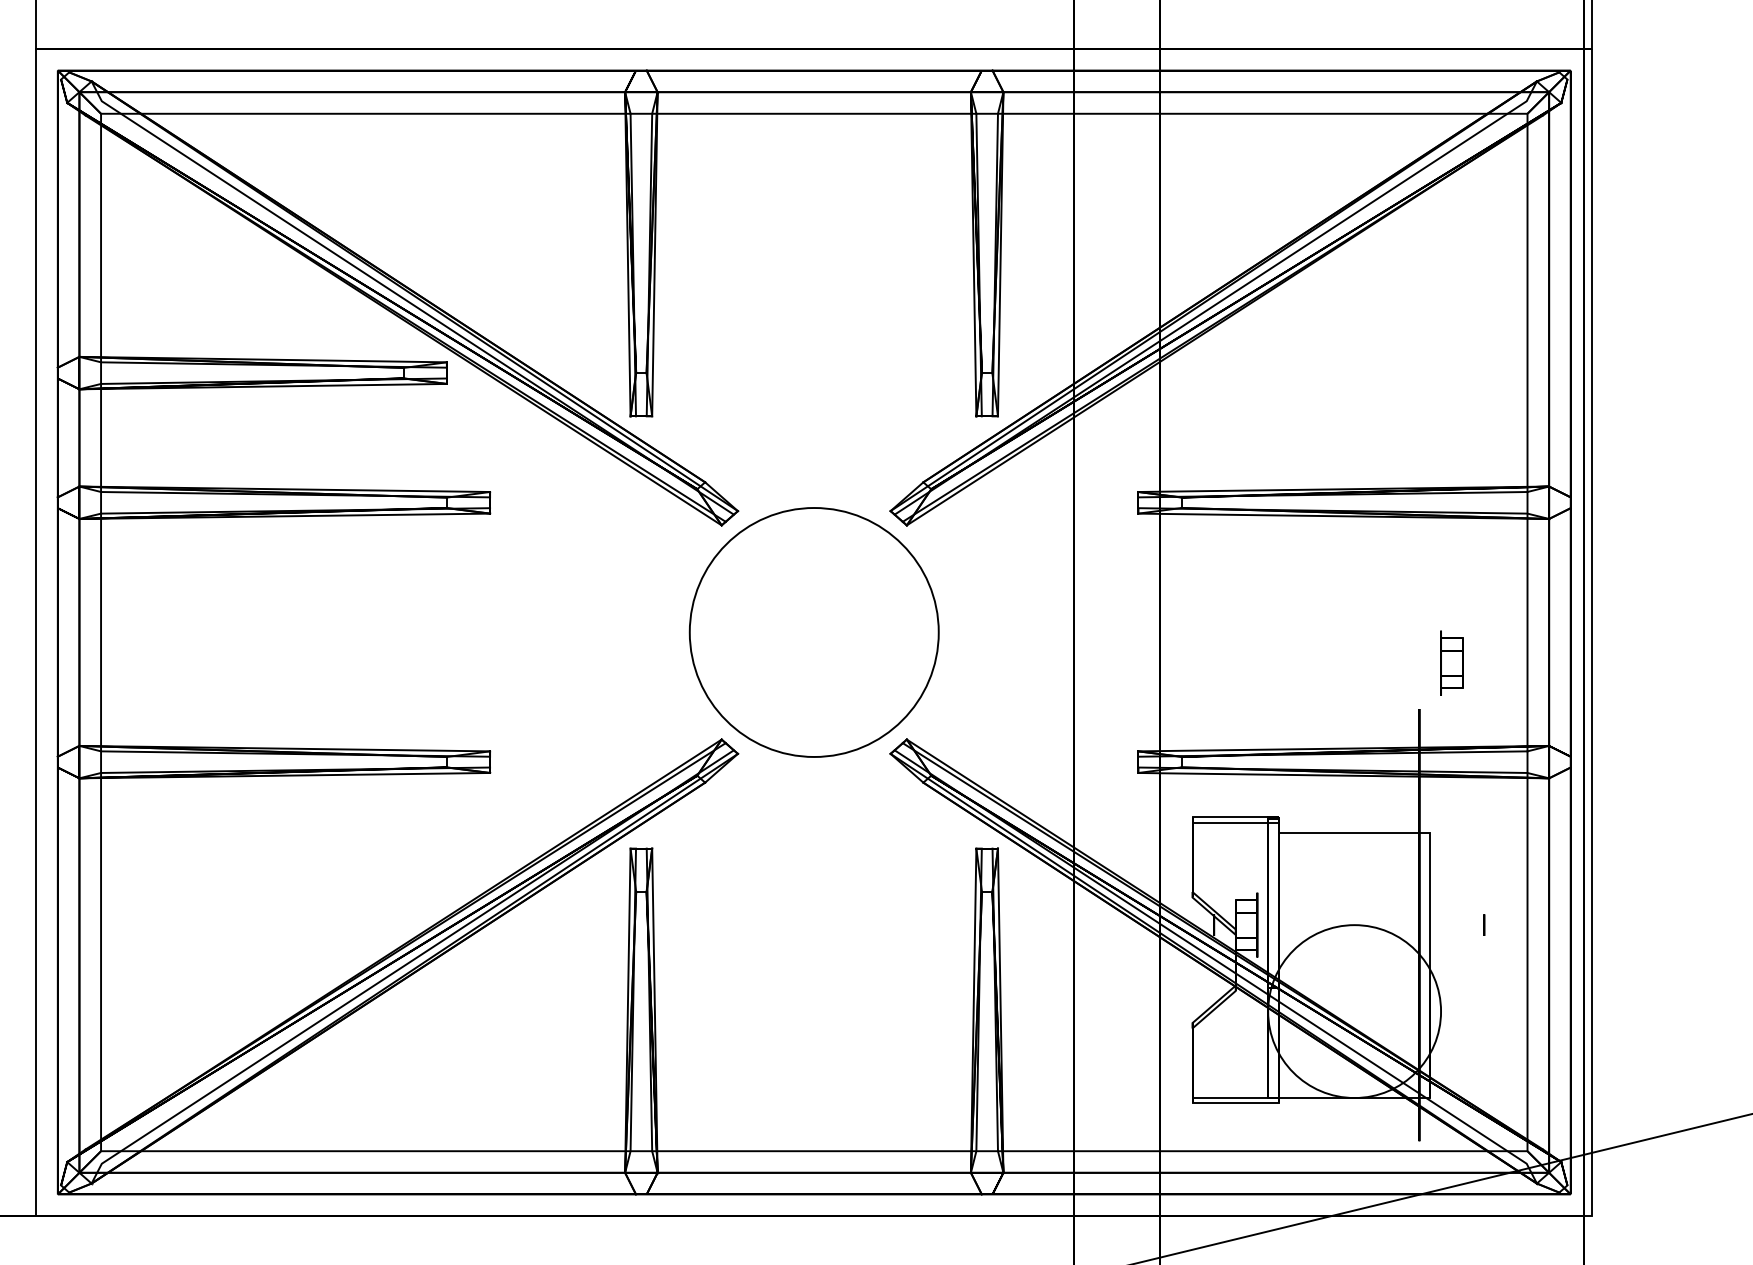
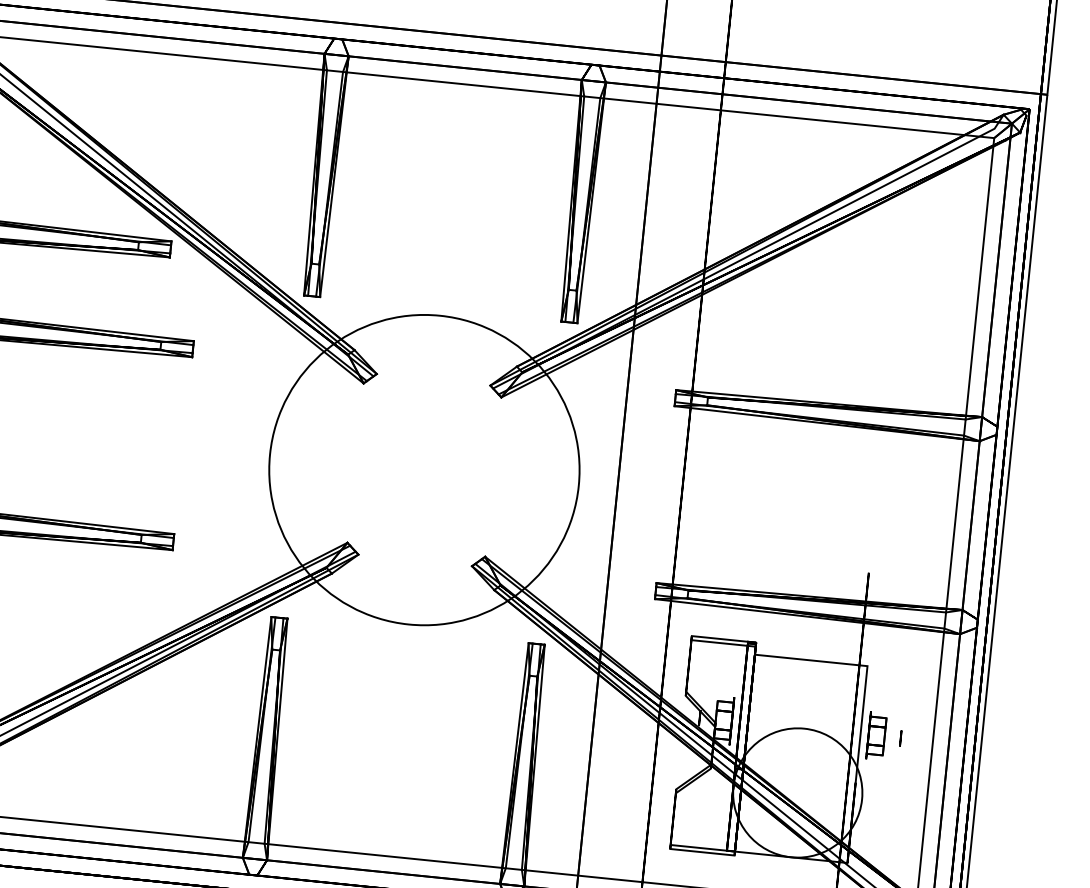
circle: (813, 632) -> (423, 470), size x1.67
part: (1451, 662) -> (876, 735), moved

